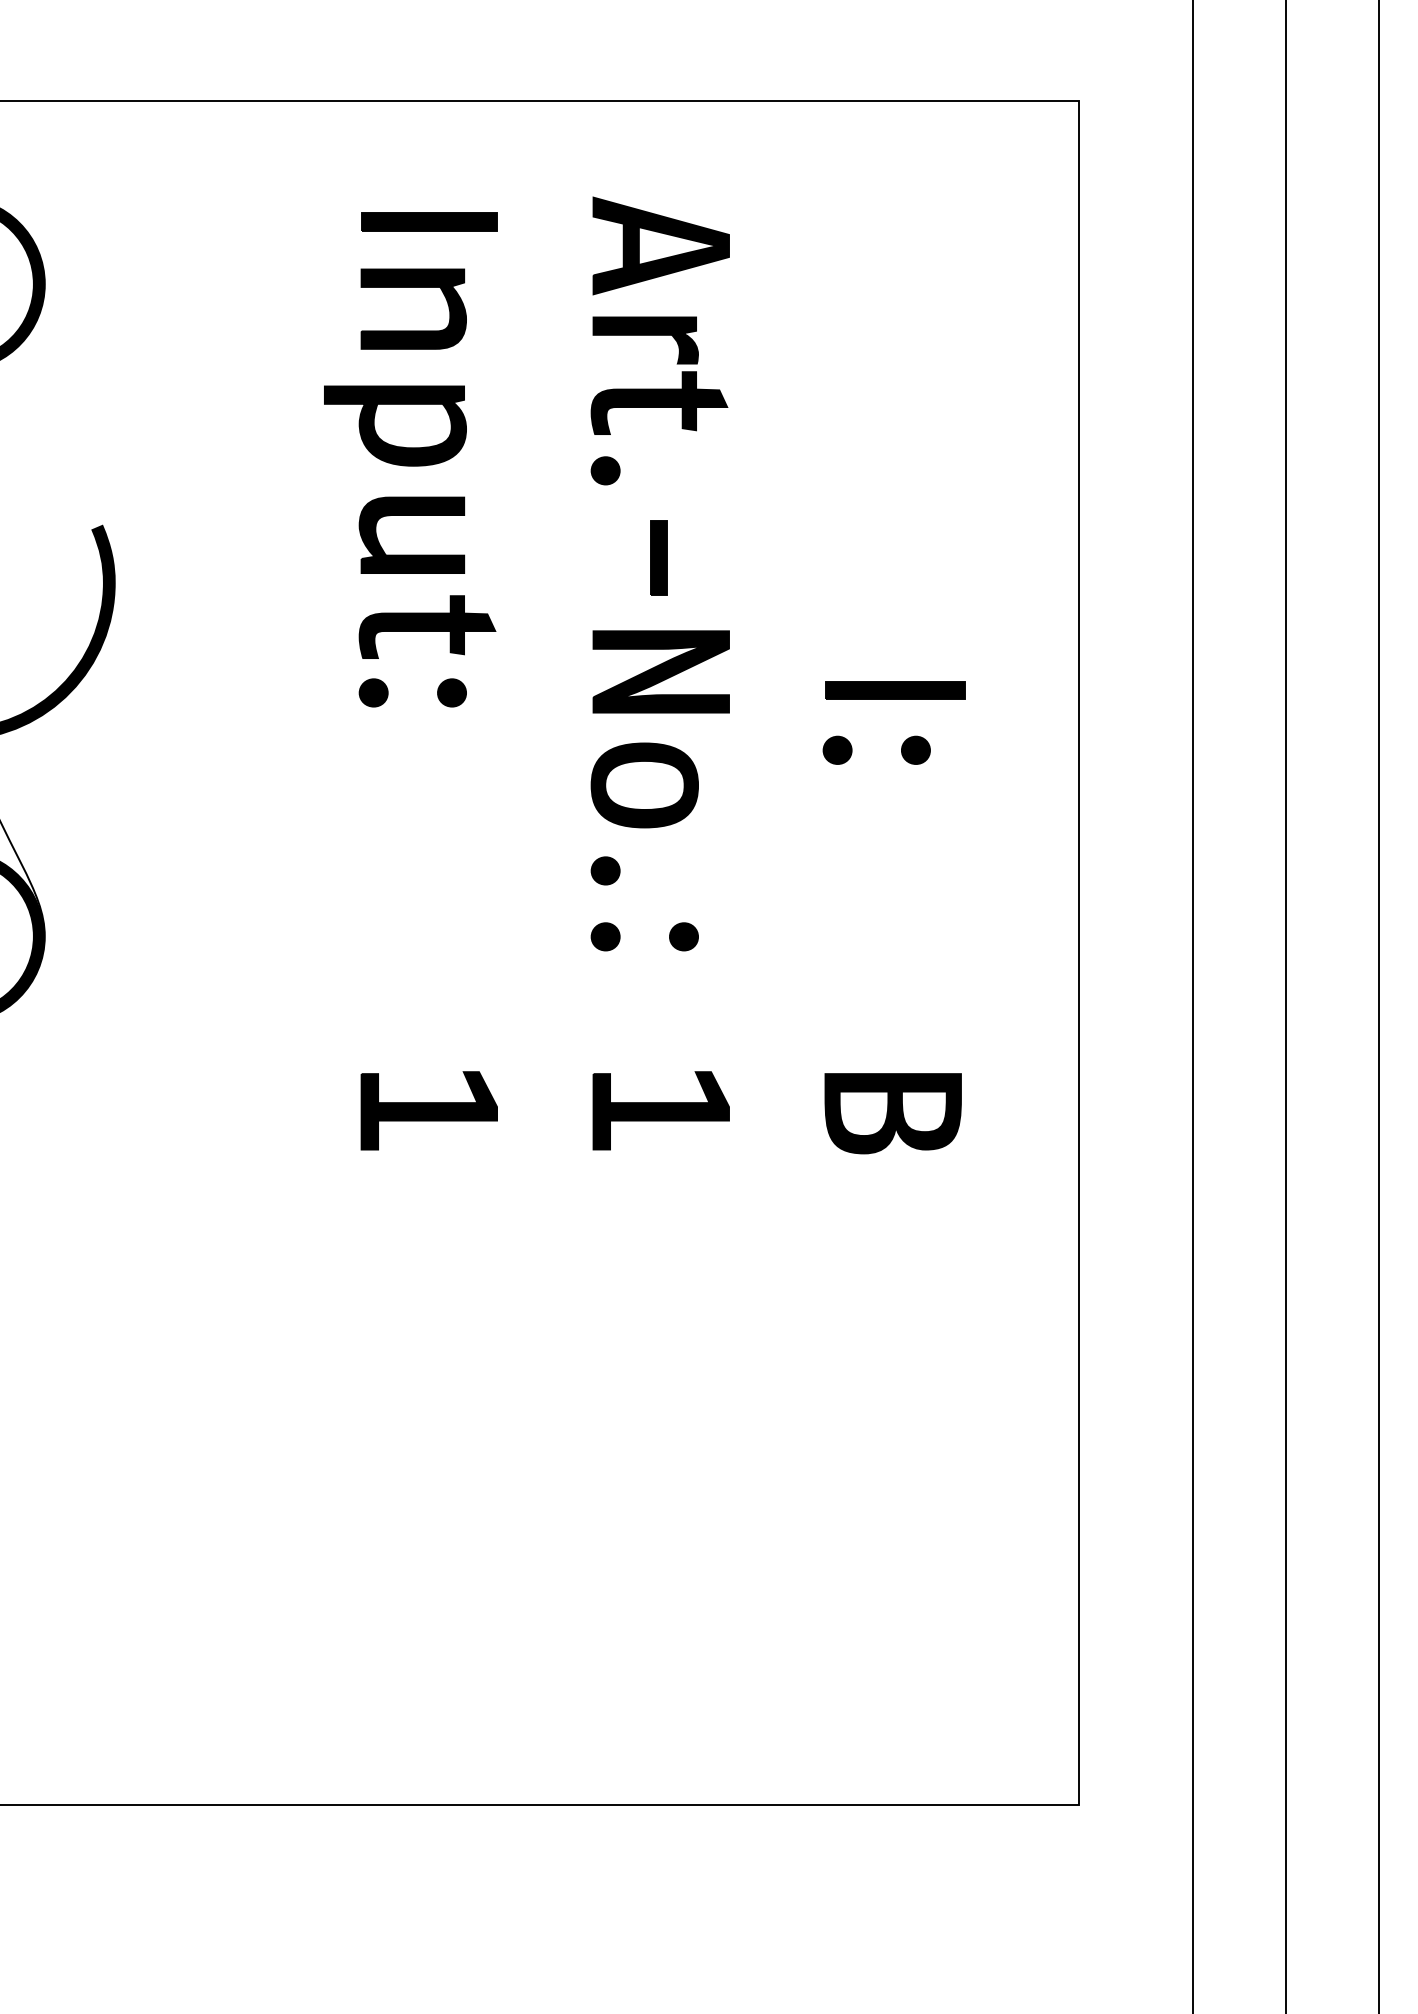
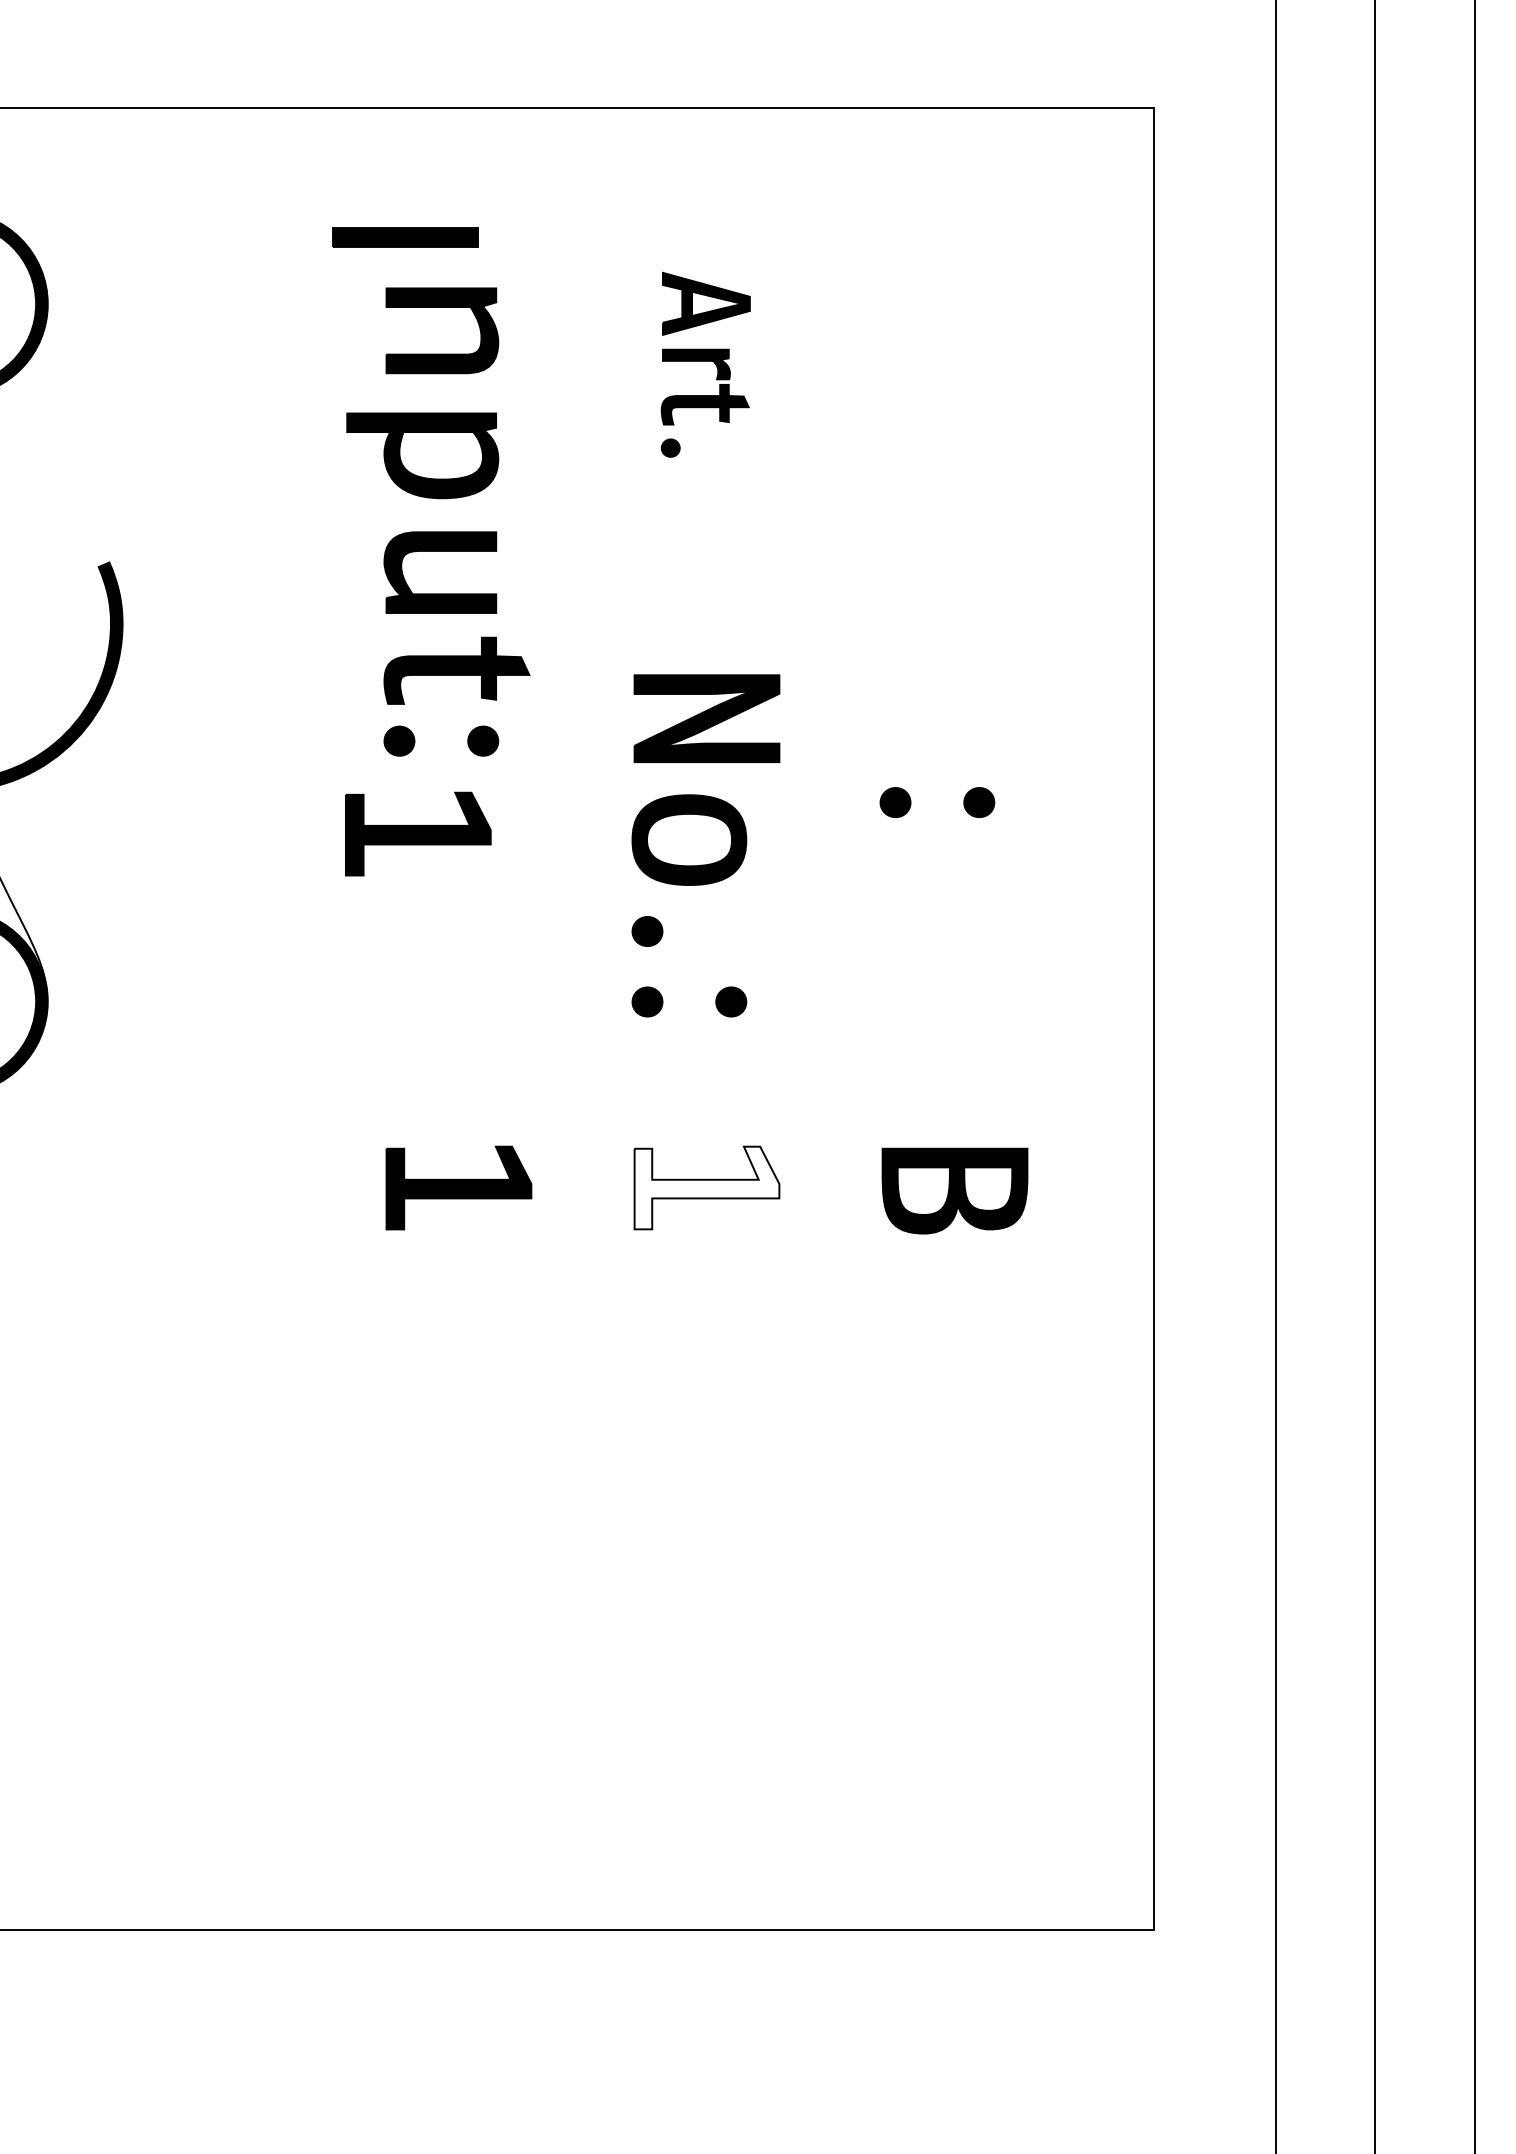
part: (429, 221) -> (405, 237), moved
part: (659, 340) -> (705, 364), size x0.6
part: (658, 557) -> (704, 596), removed
part: (895, 690) -> (957, 738), removed
part: (390, 779) -> (417, 833), added
fill: (660, 1110) -> (706, 1187), removed

